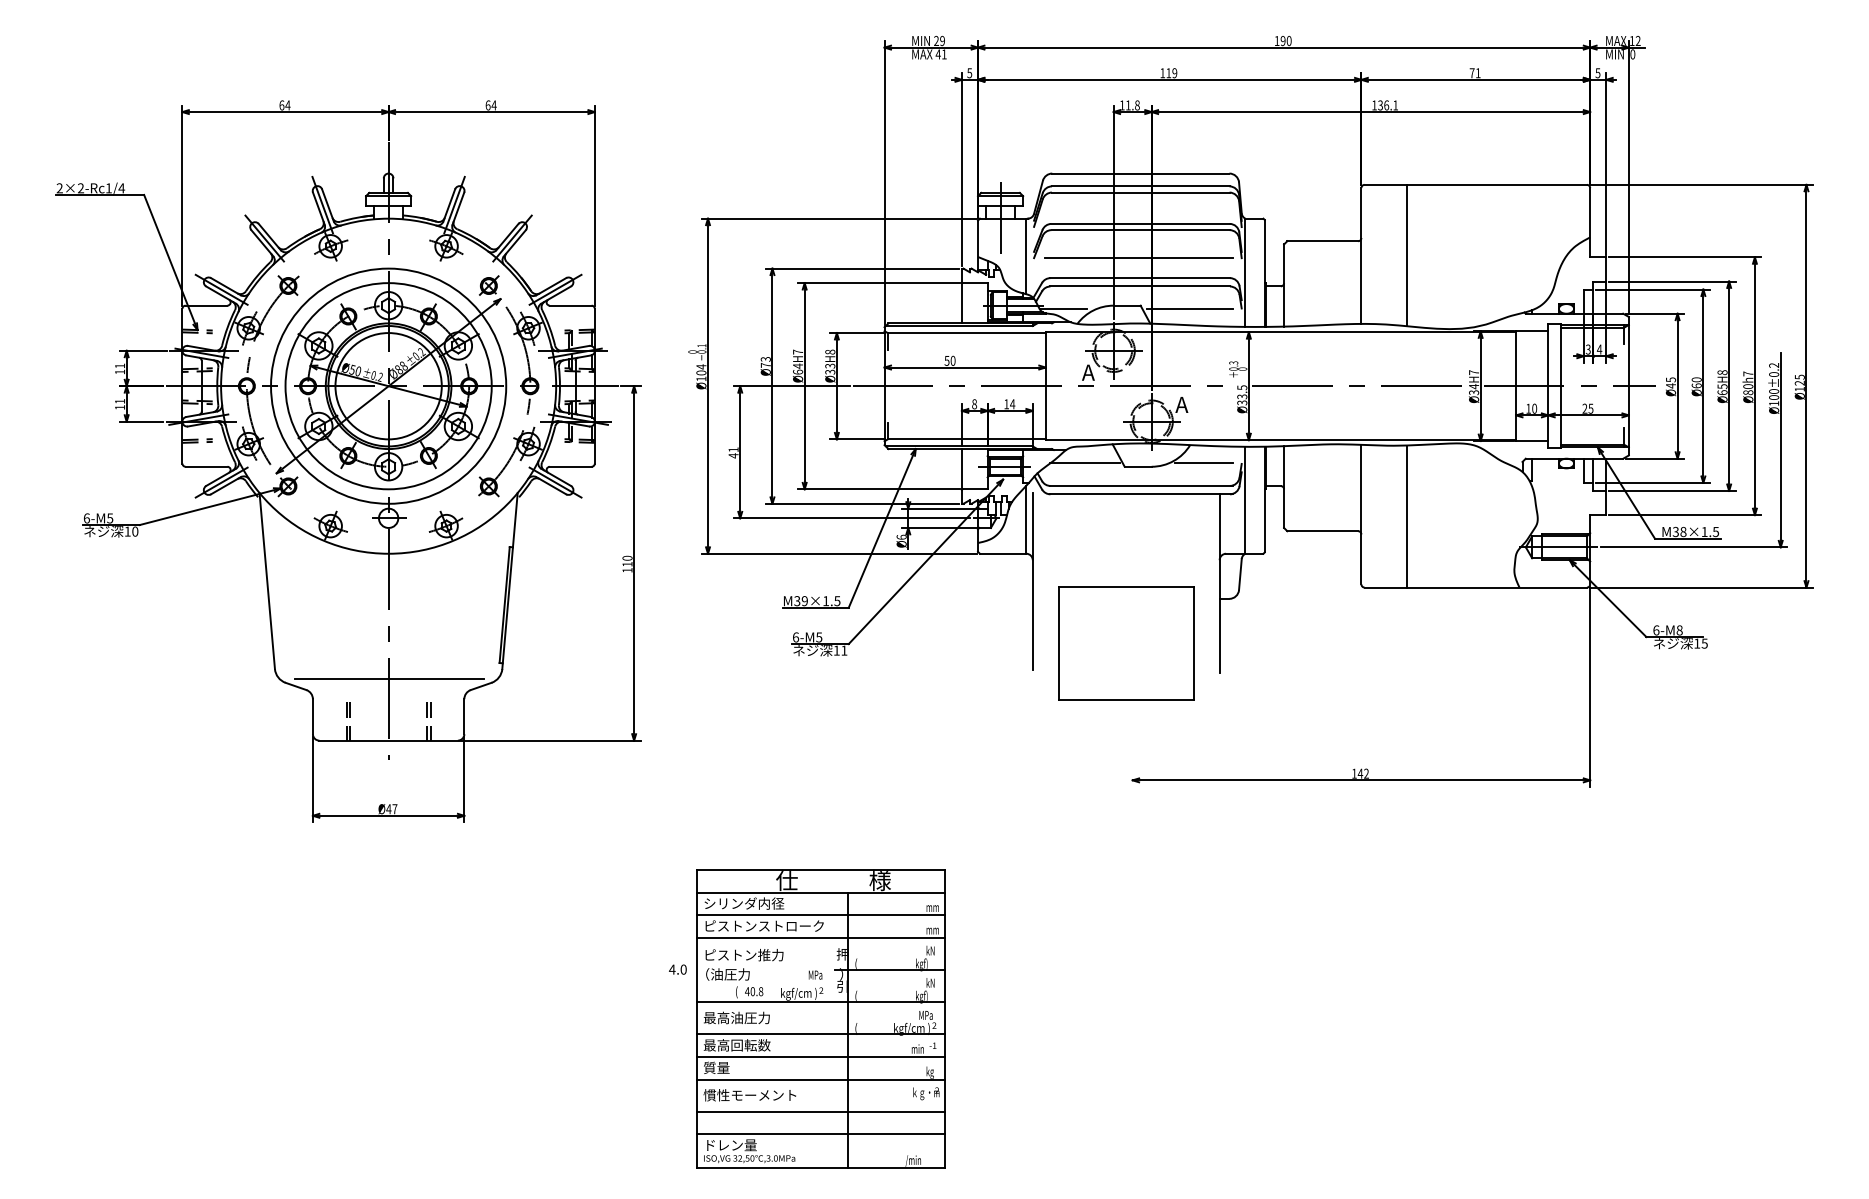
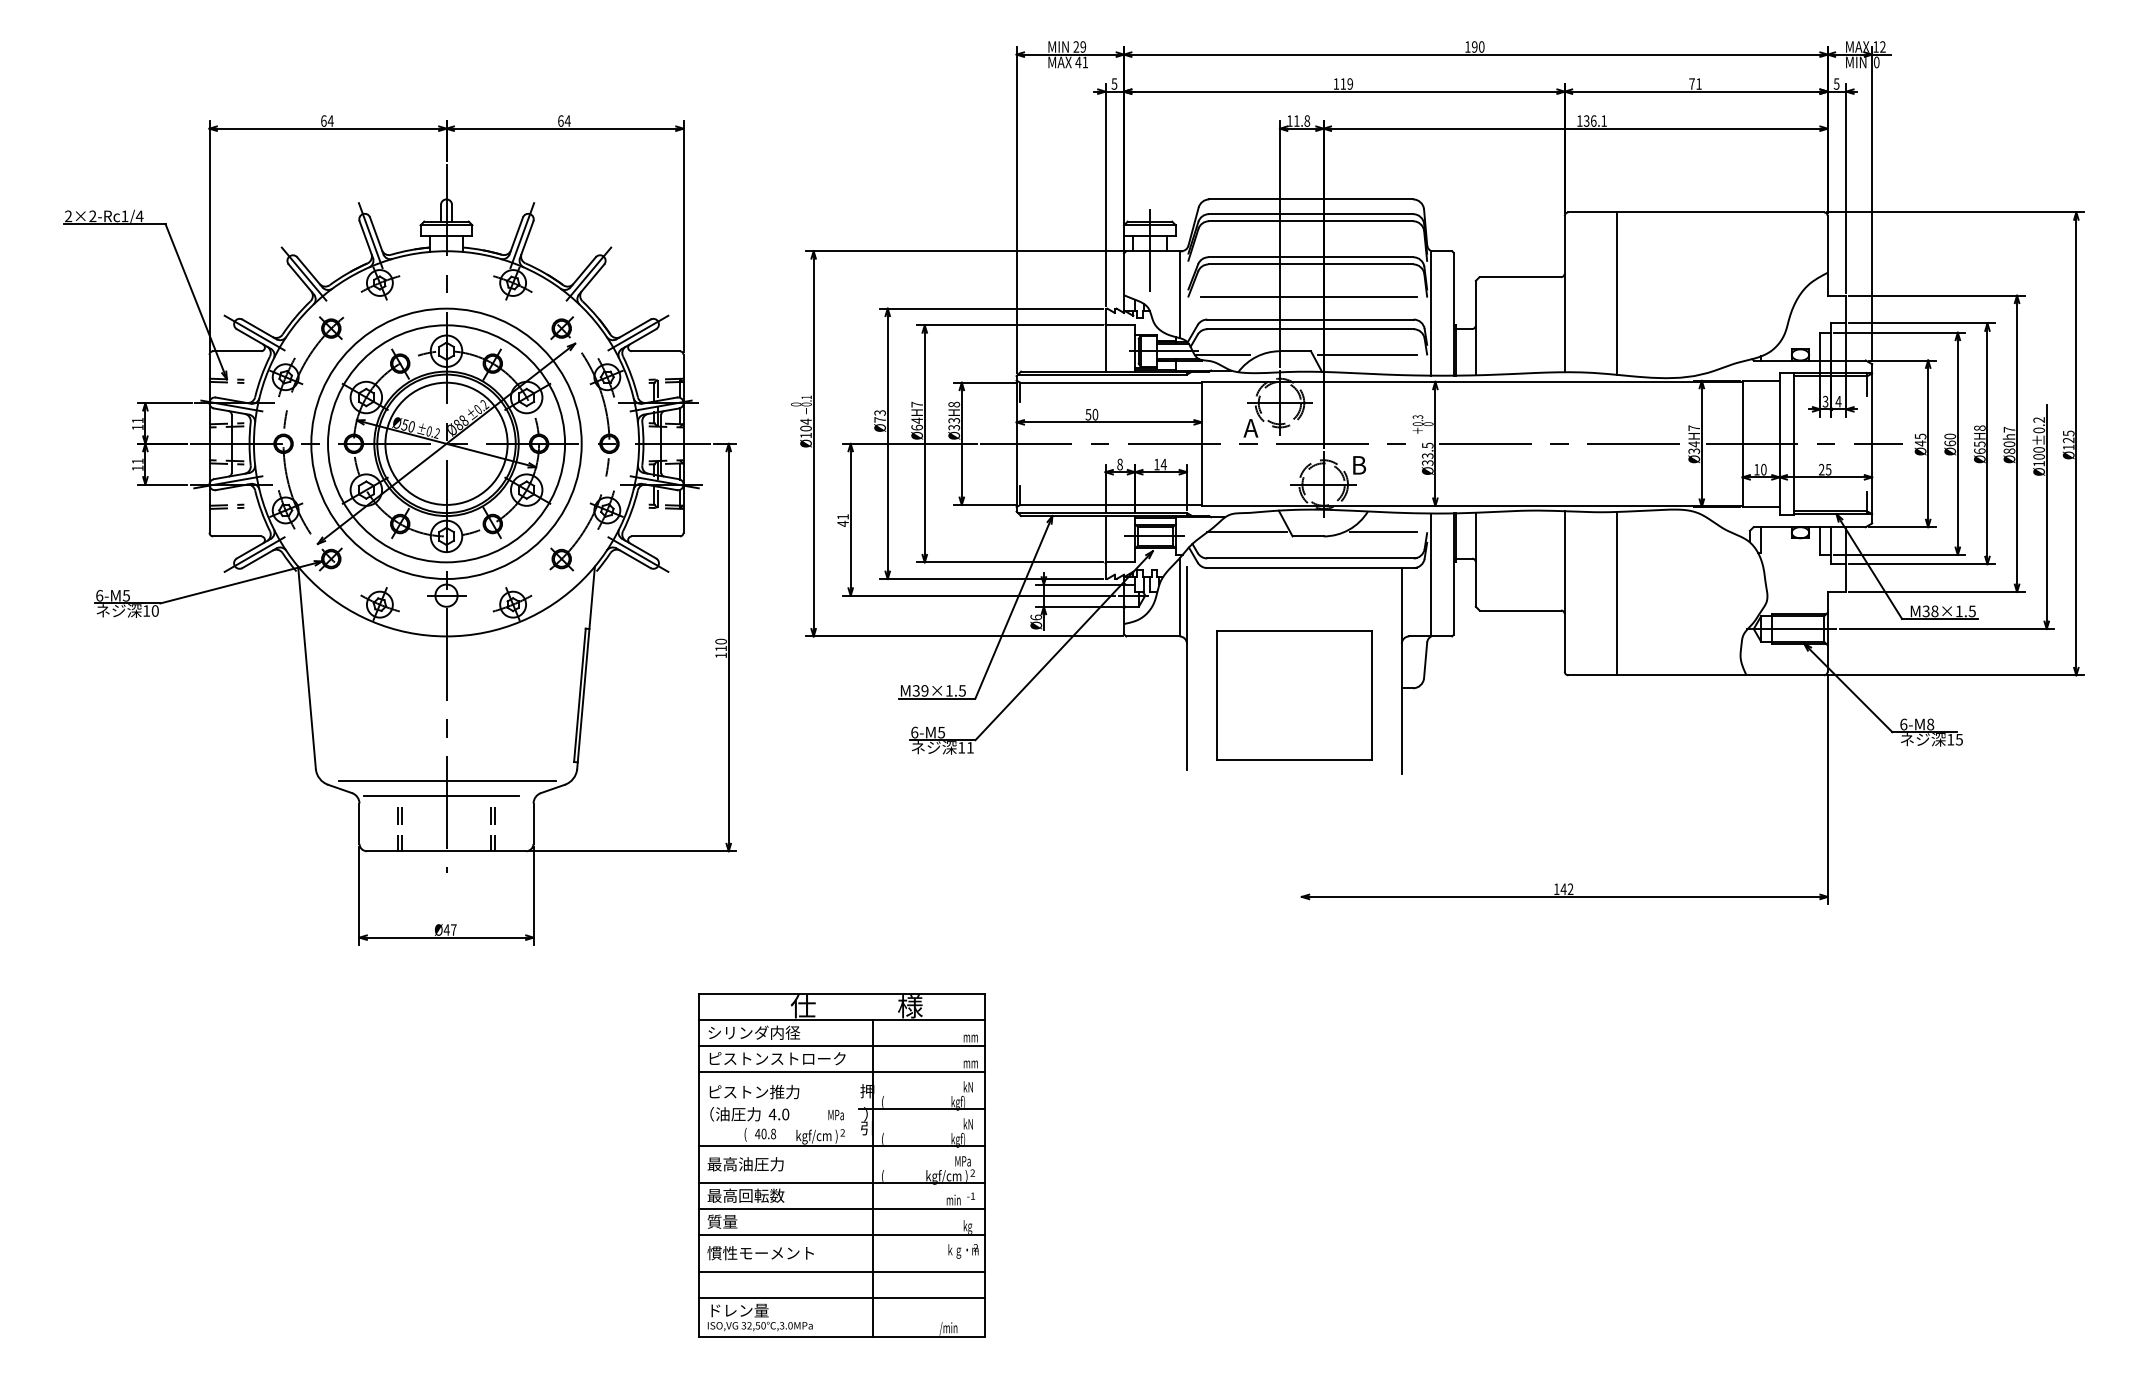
text: (1181, 404) -> (1357, 464), A -> B
part: (1126, 643) -> (1294, 695), moved
line: (383, 692) -> (440, 795), added
part: (820, 1018) -> (841, 1164), moved

